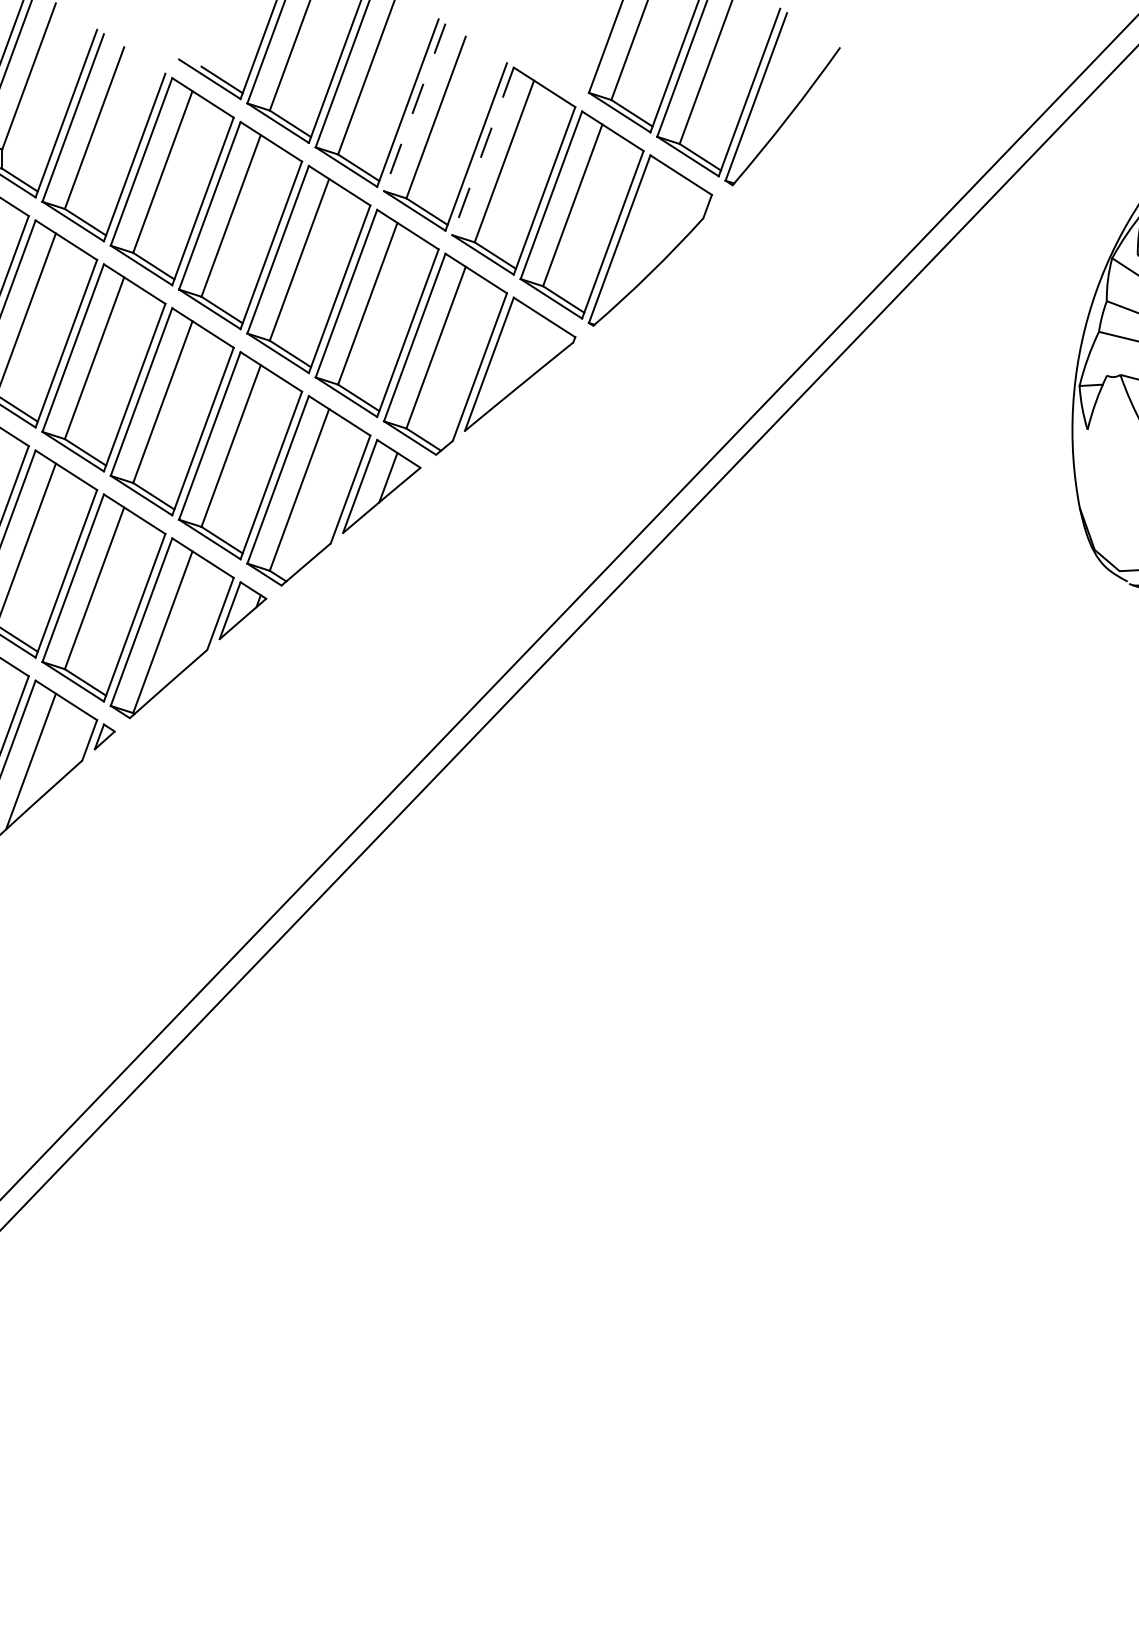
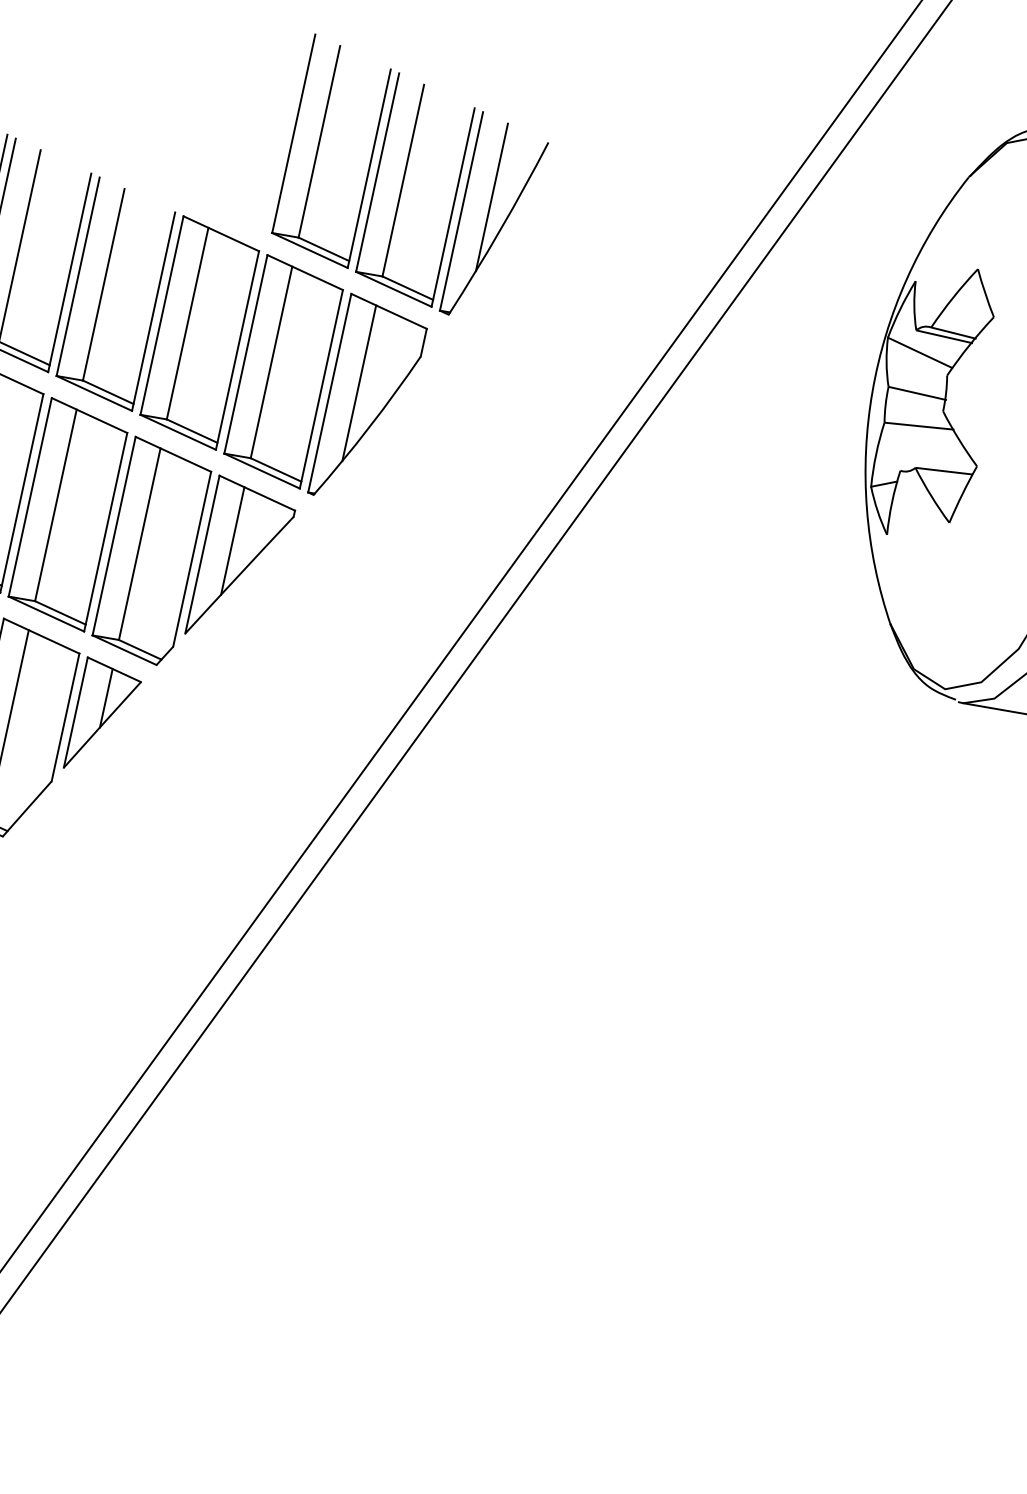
line: (784, 88) -> (491, 197), added
line: (414, 107) -> (77, 276), dashed -> solid
line: (482, 151) -> (161, 315), dashed -> solid
line: (646, 233) -> (359, 382), added
line: (517, 355) -> (232, 540), added

